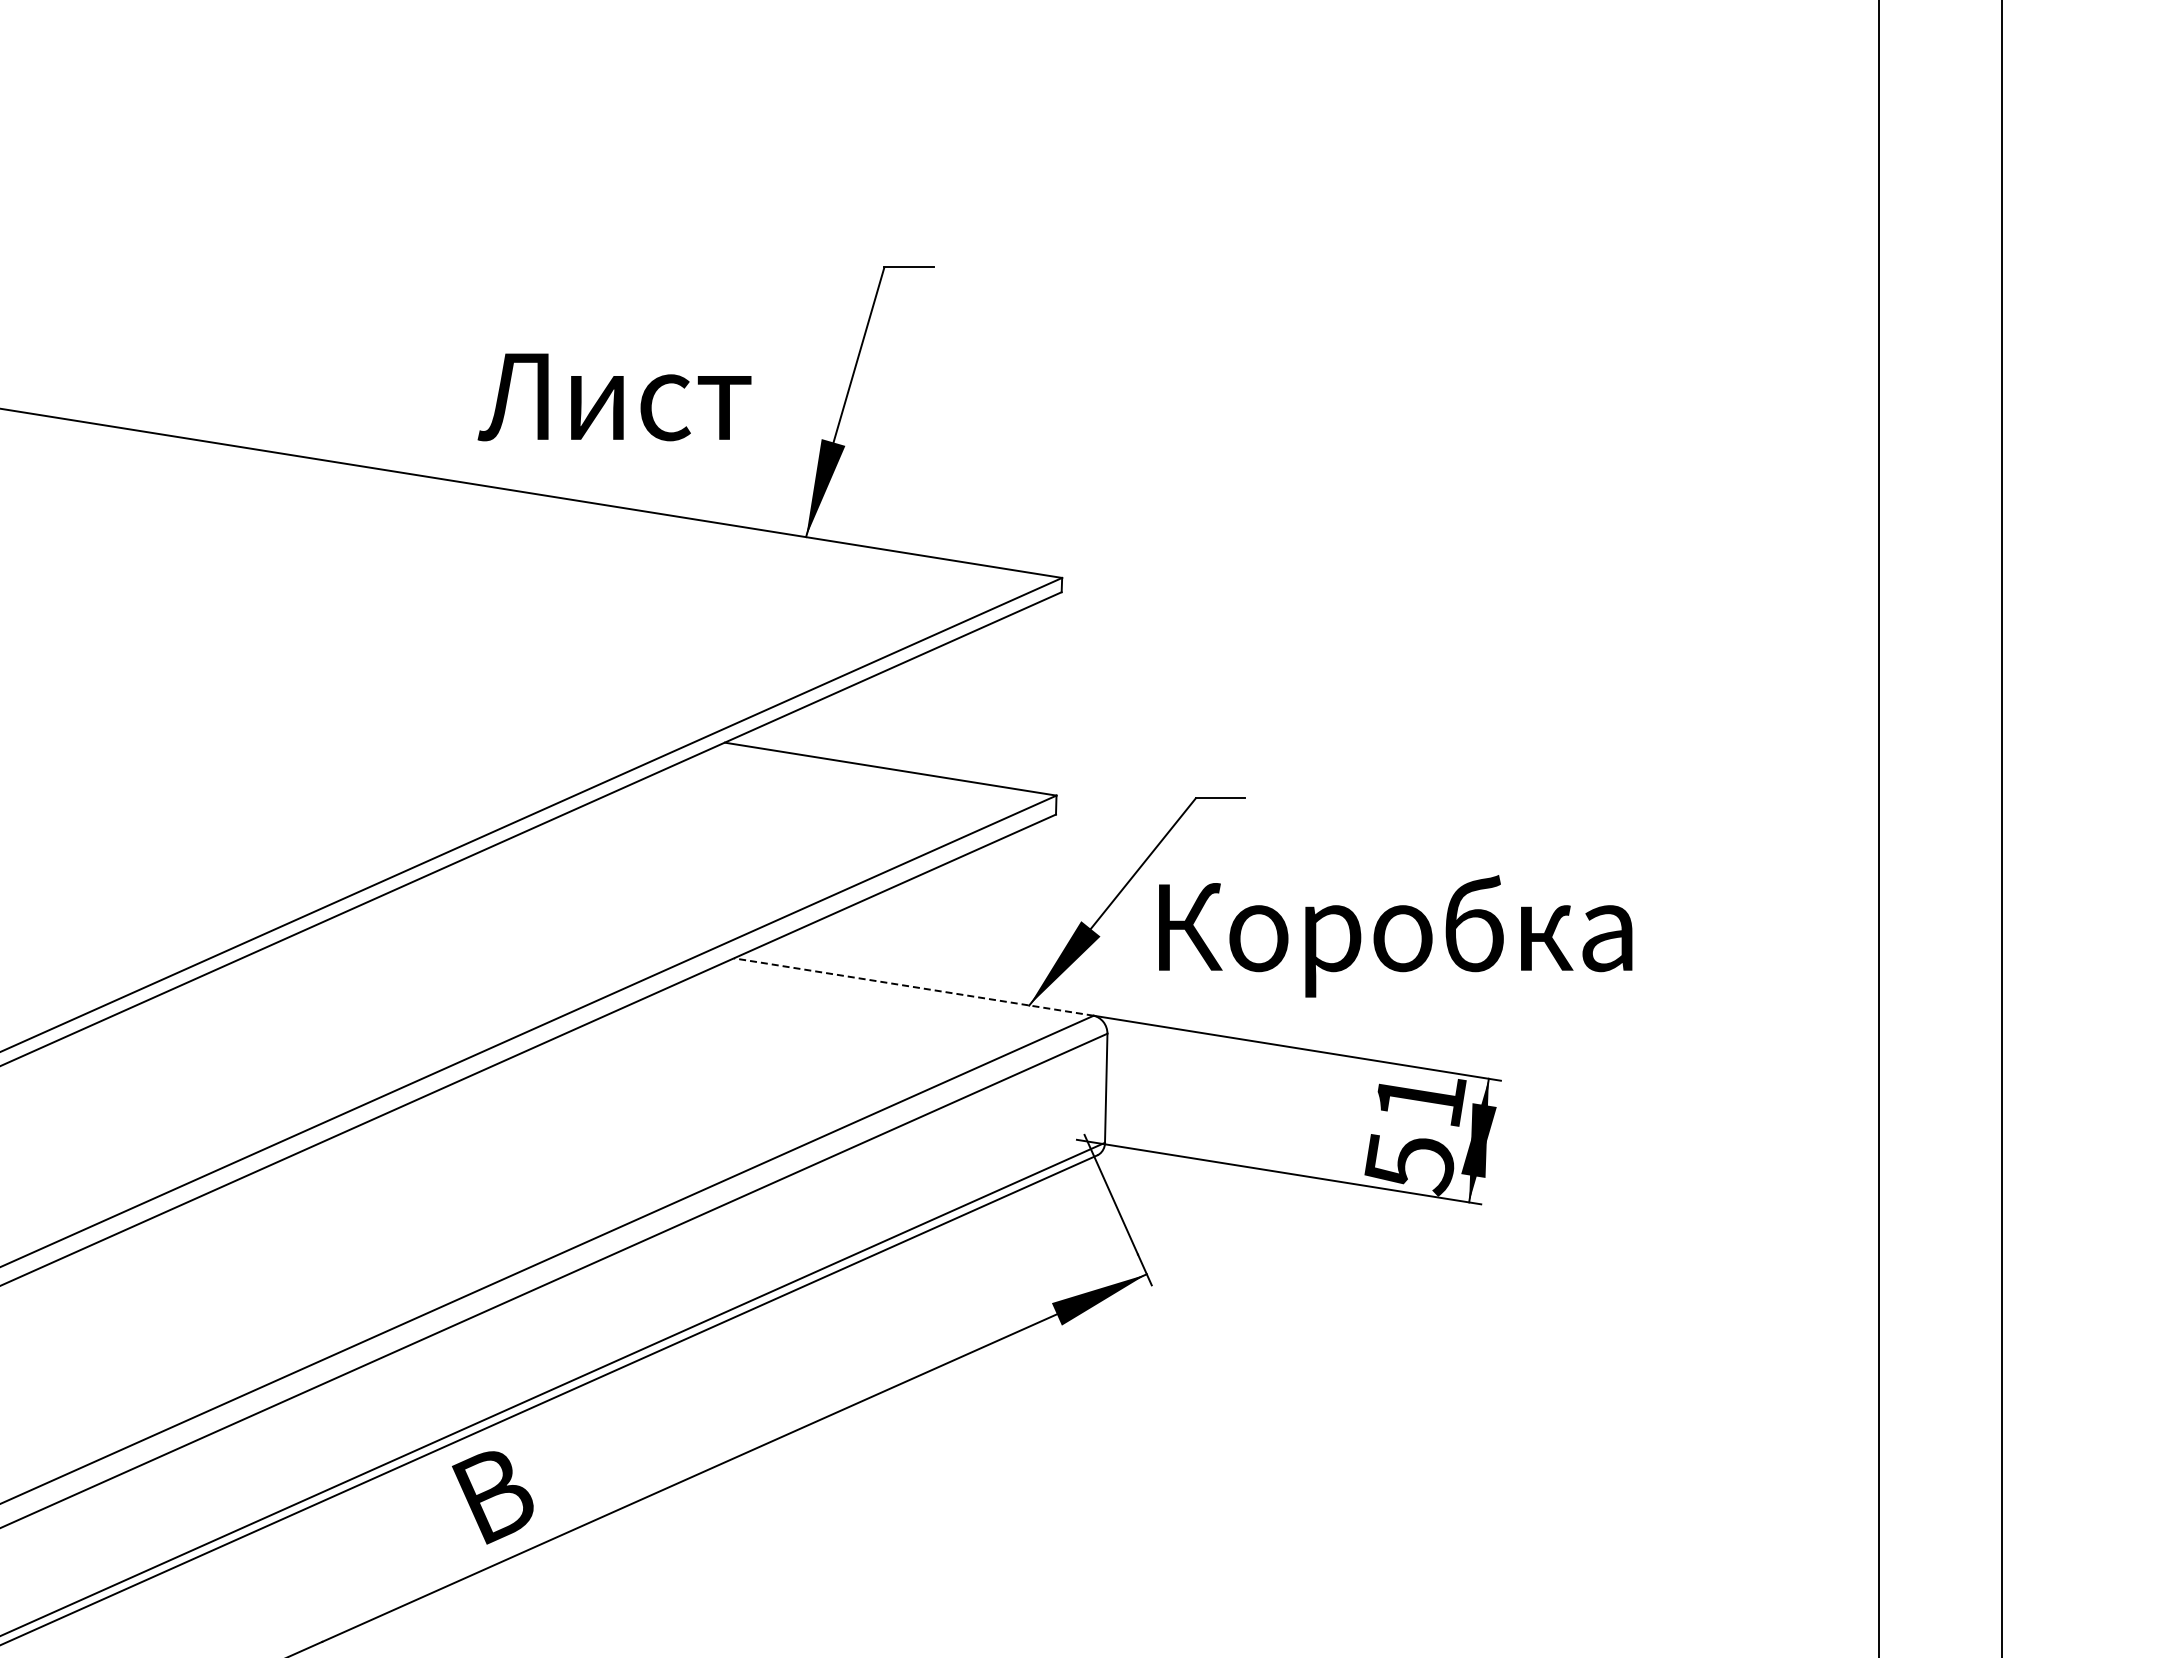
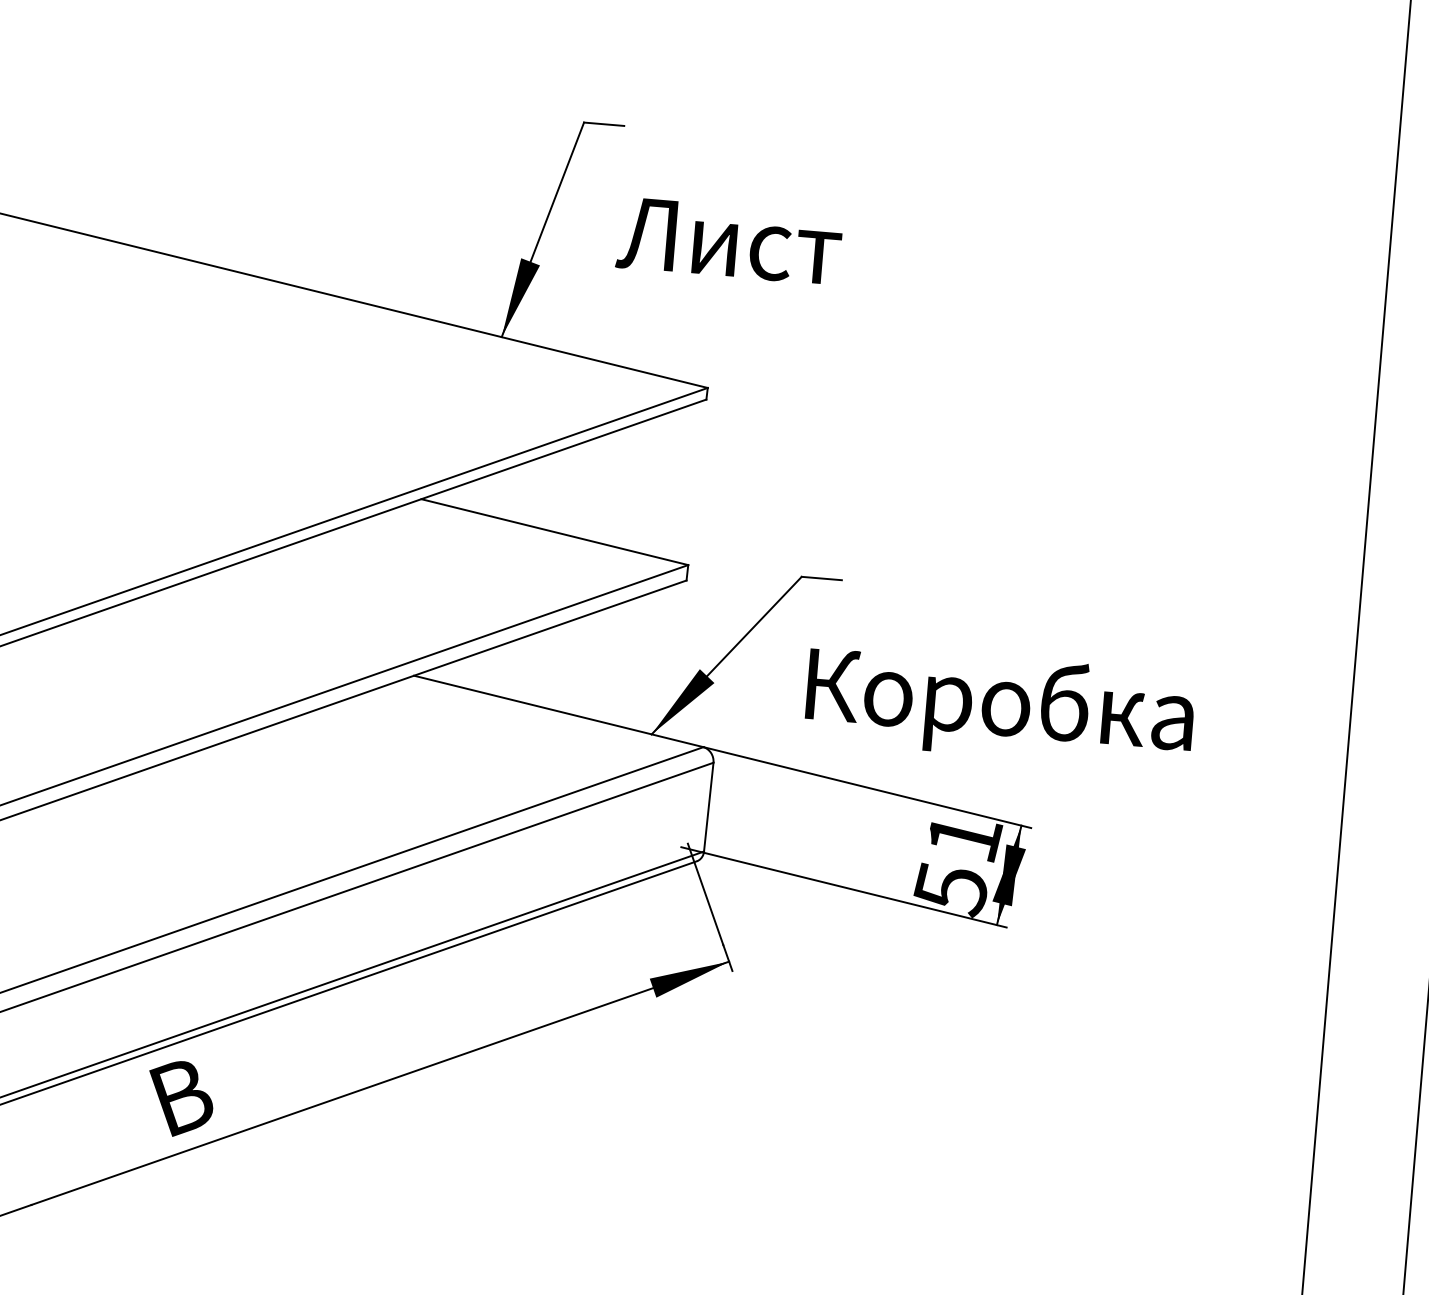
text: (614, 397) -> (729, 241), moved
text: (1395, 936) -> (999, 706), moved
line: (913, 986) -> (558, 710), dashed -> solid

